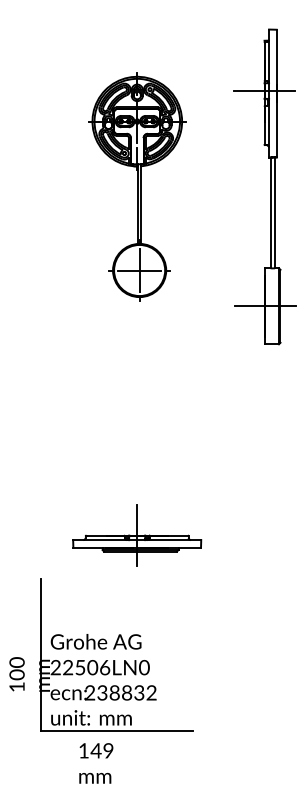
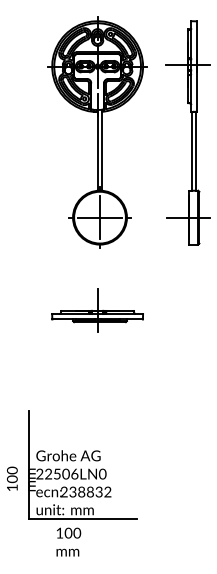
part: (137, 186) -> (97, 132), size x1.43
part: (137, 535) -> (97, 310), moved
text: (101, 750) -> (72, 532), 149 -> 100

